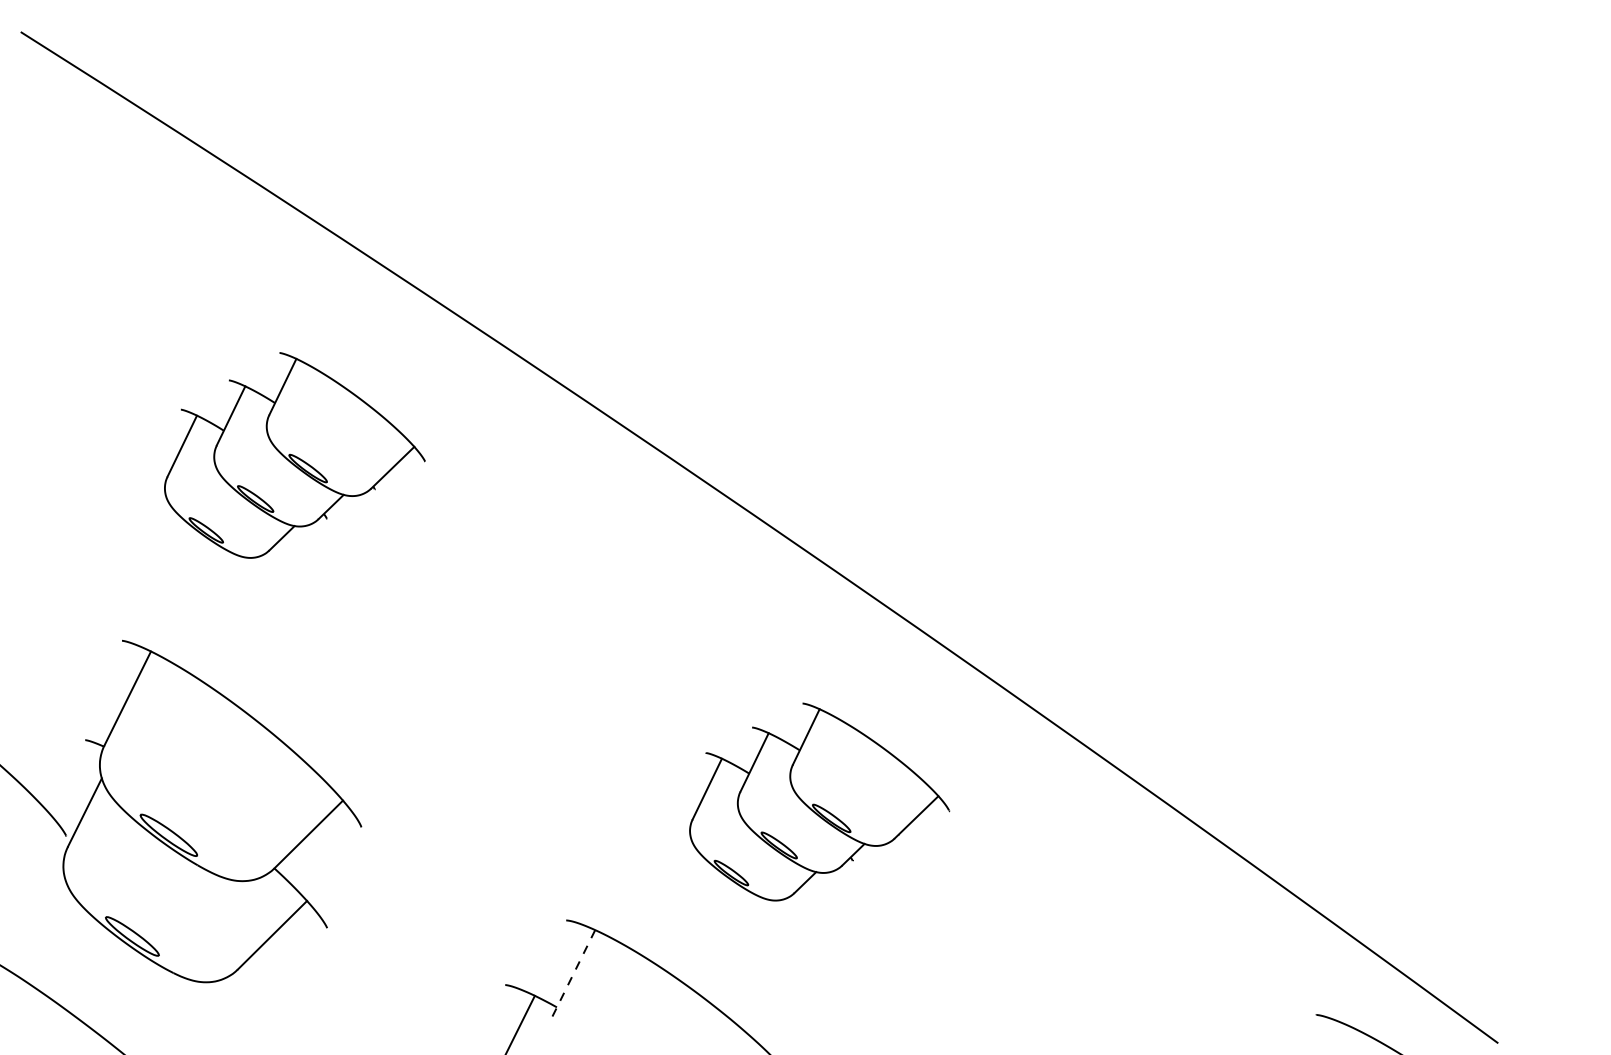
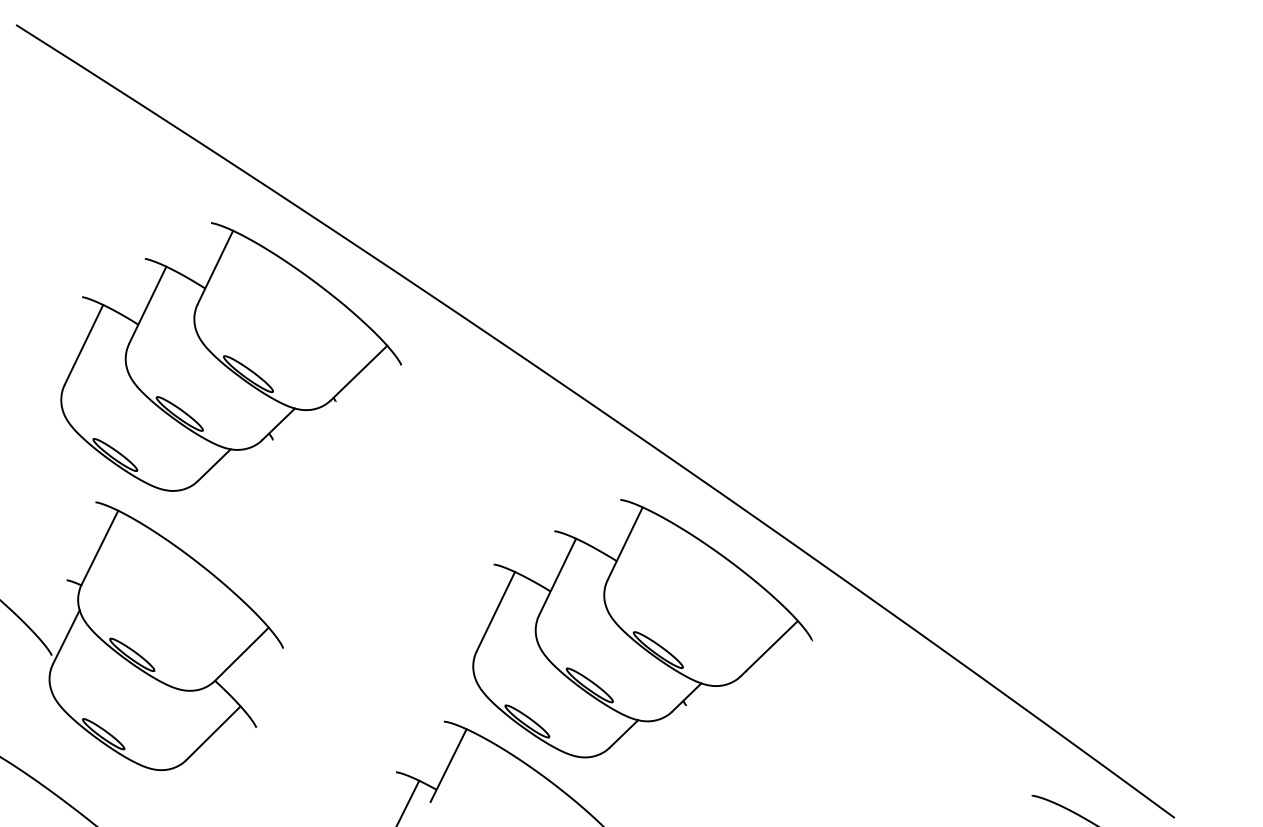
part: (294, 454) -> (230, 356), size x1.67
part: (819, 801) -> (642, 628), size x1.67
line: (572, 976) -> (448, 765), dashed -> solid

